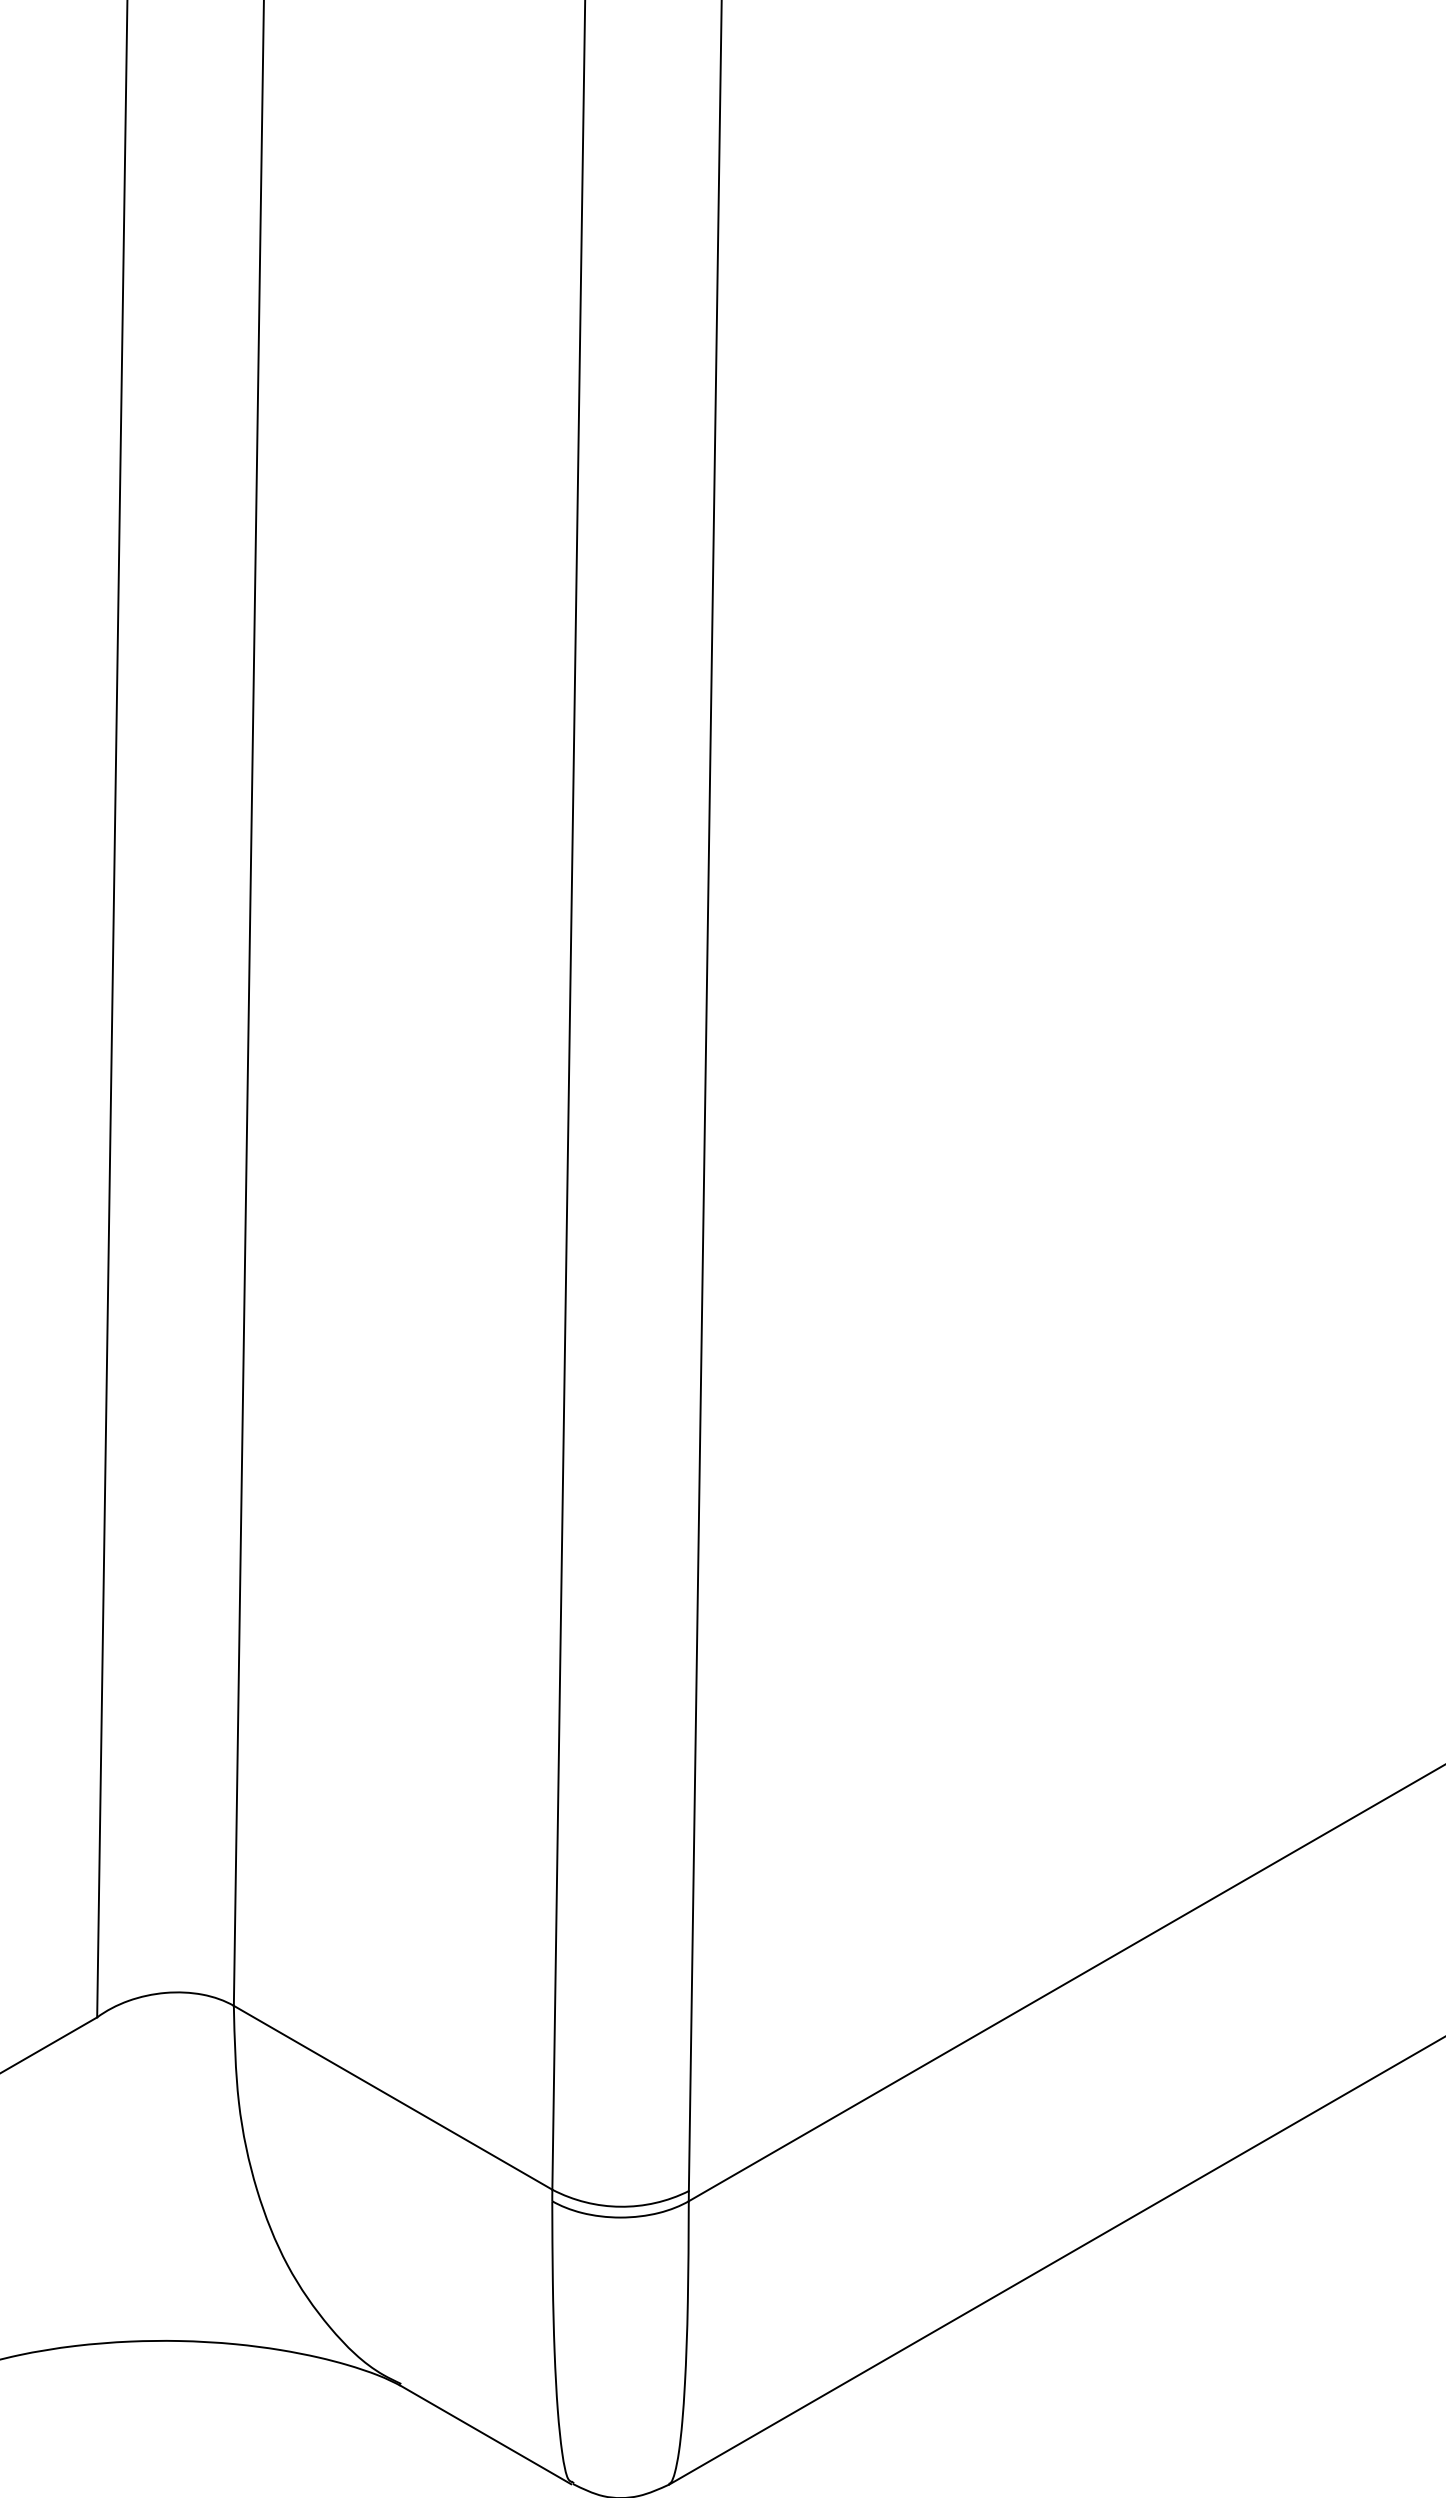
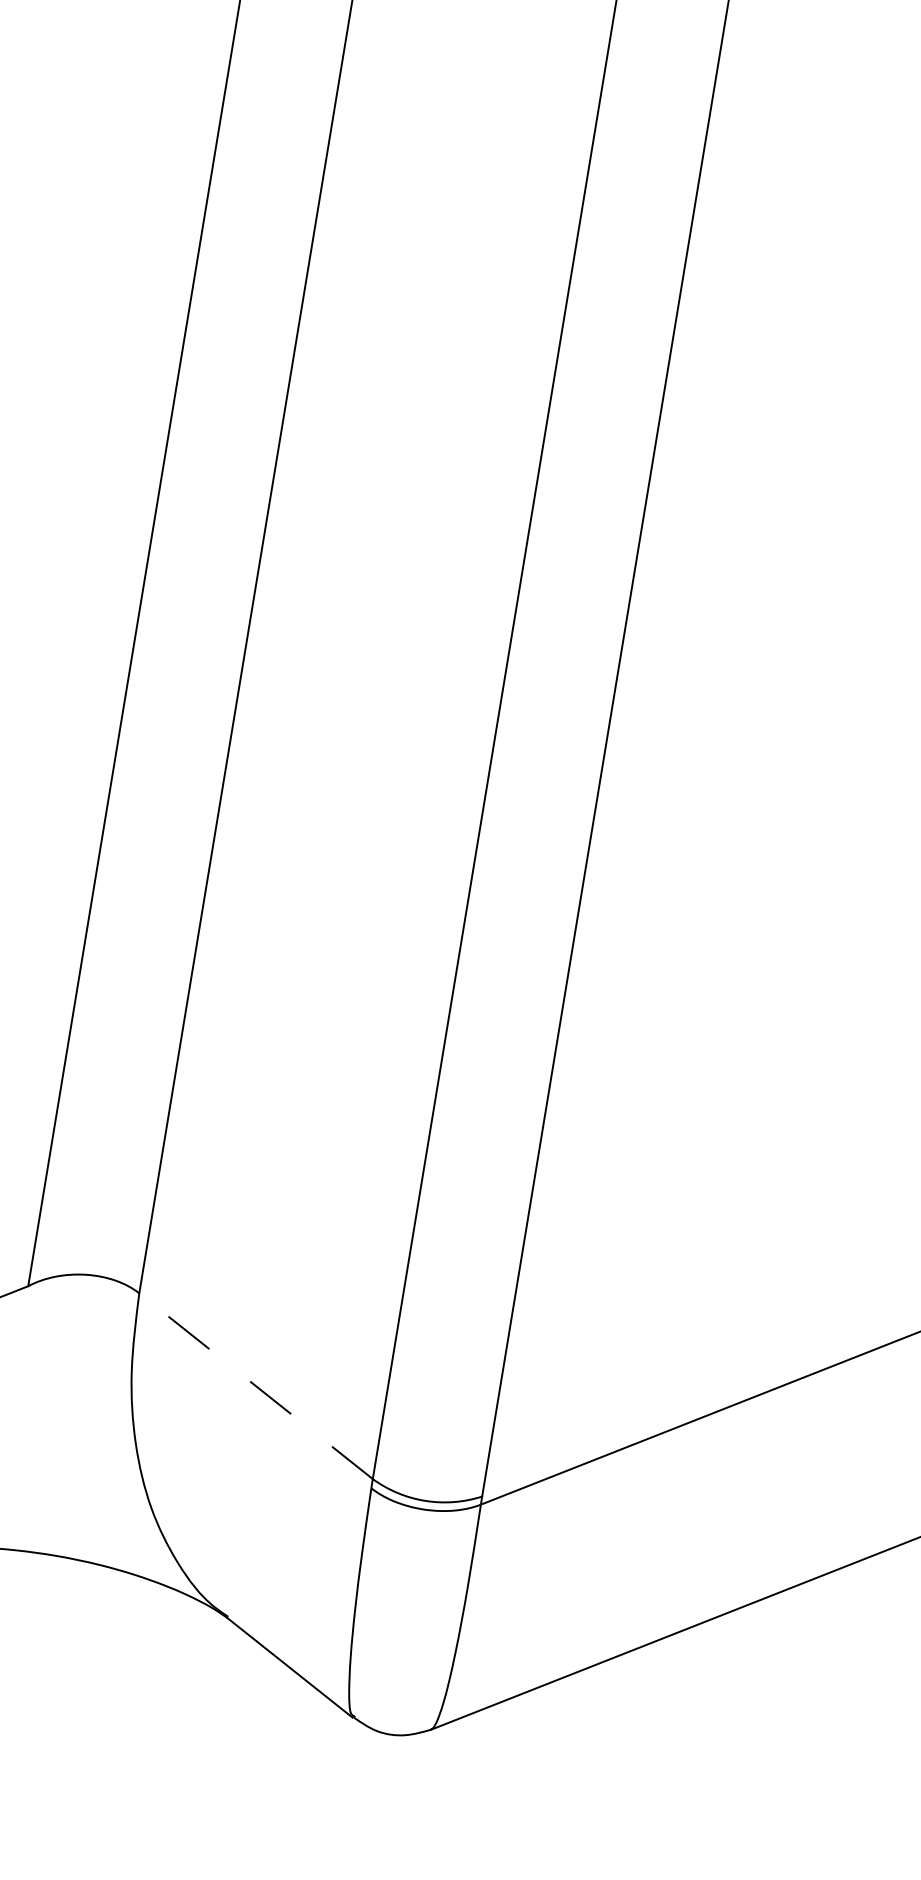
line: (393, 2097) -> (256, 1386), solid -> dashed

